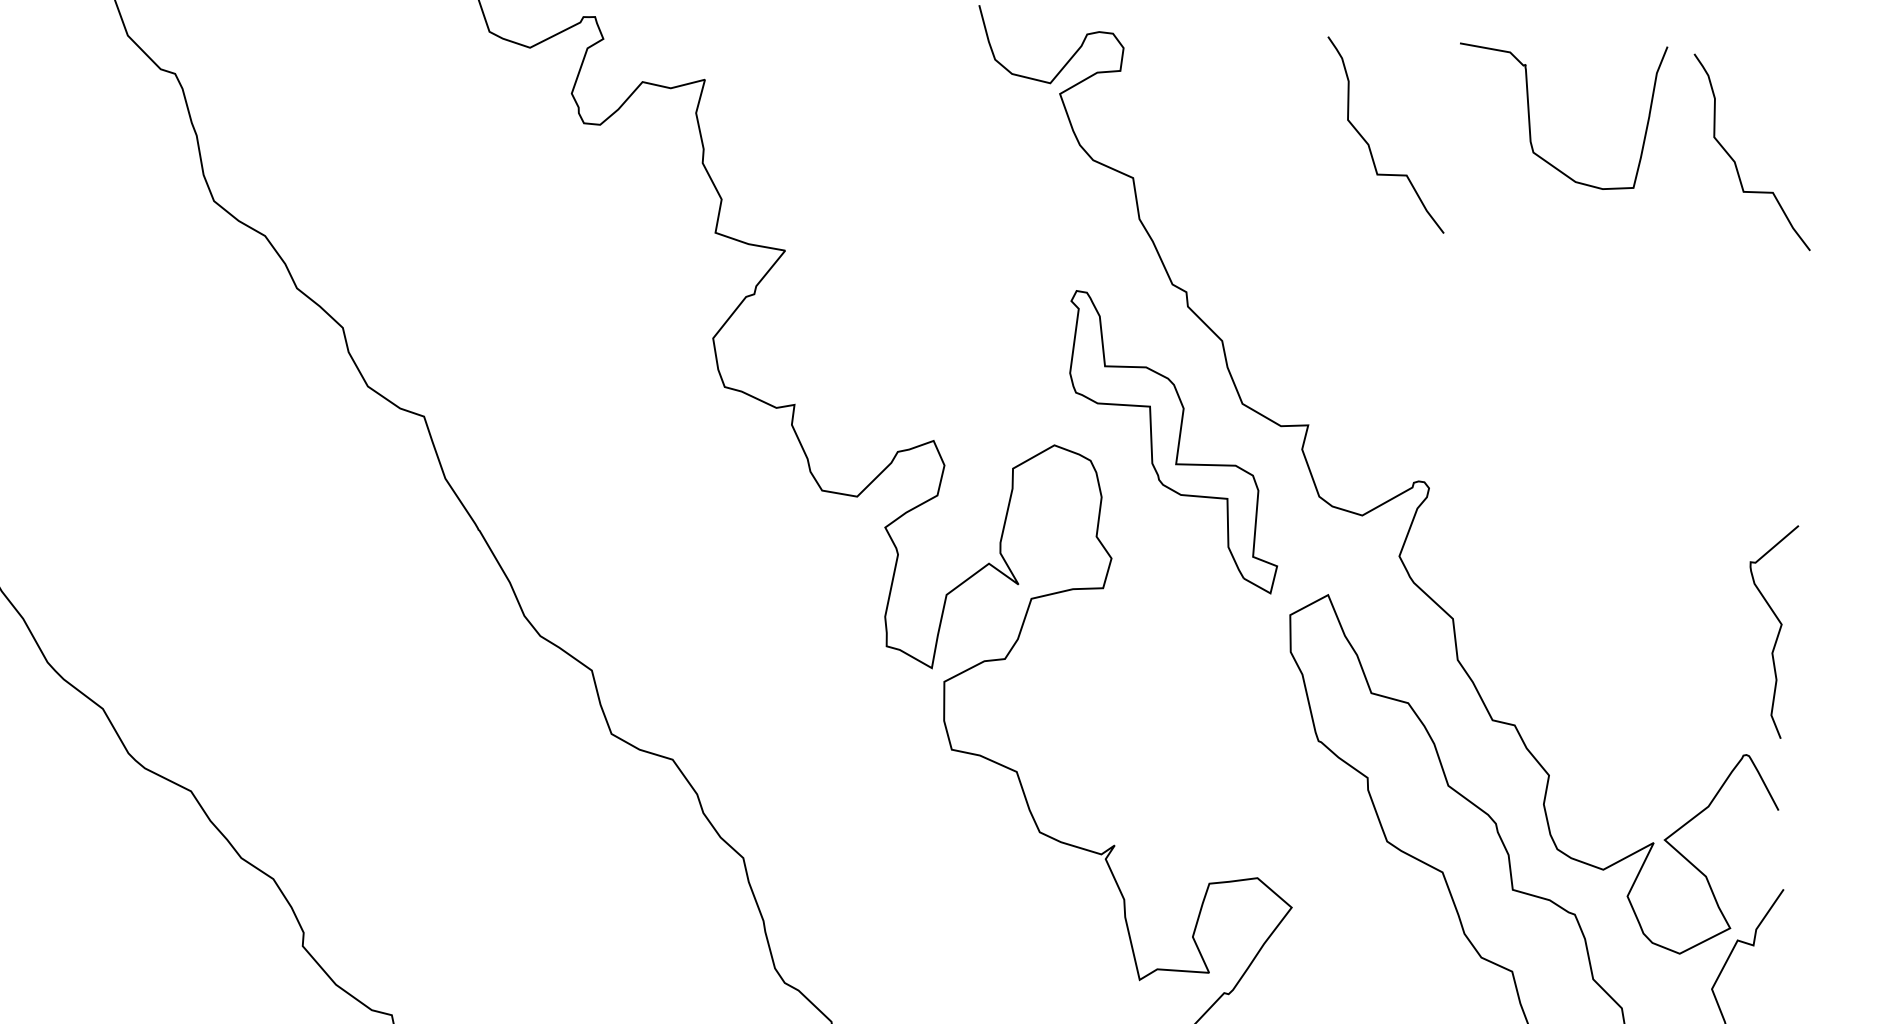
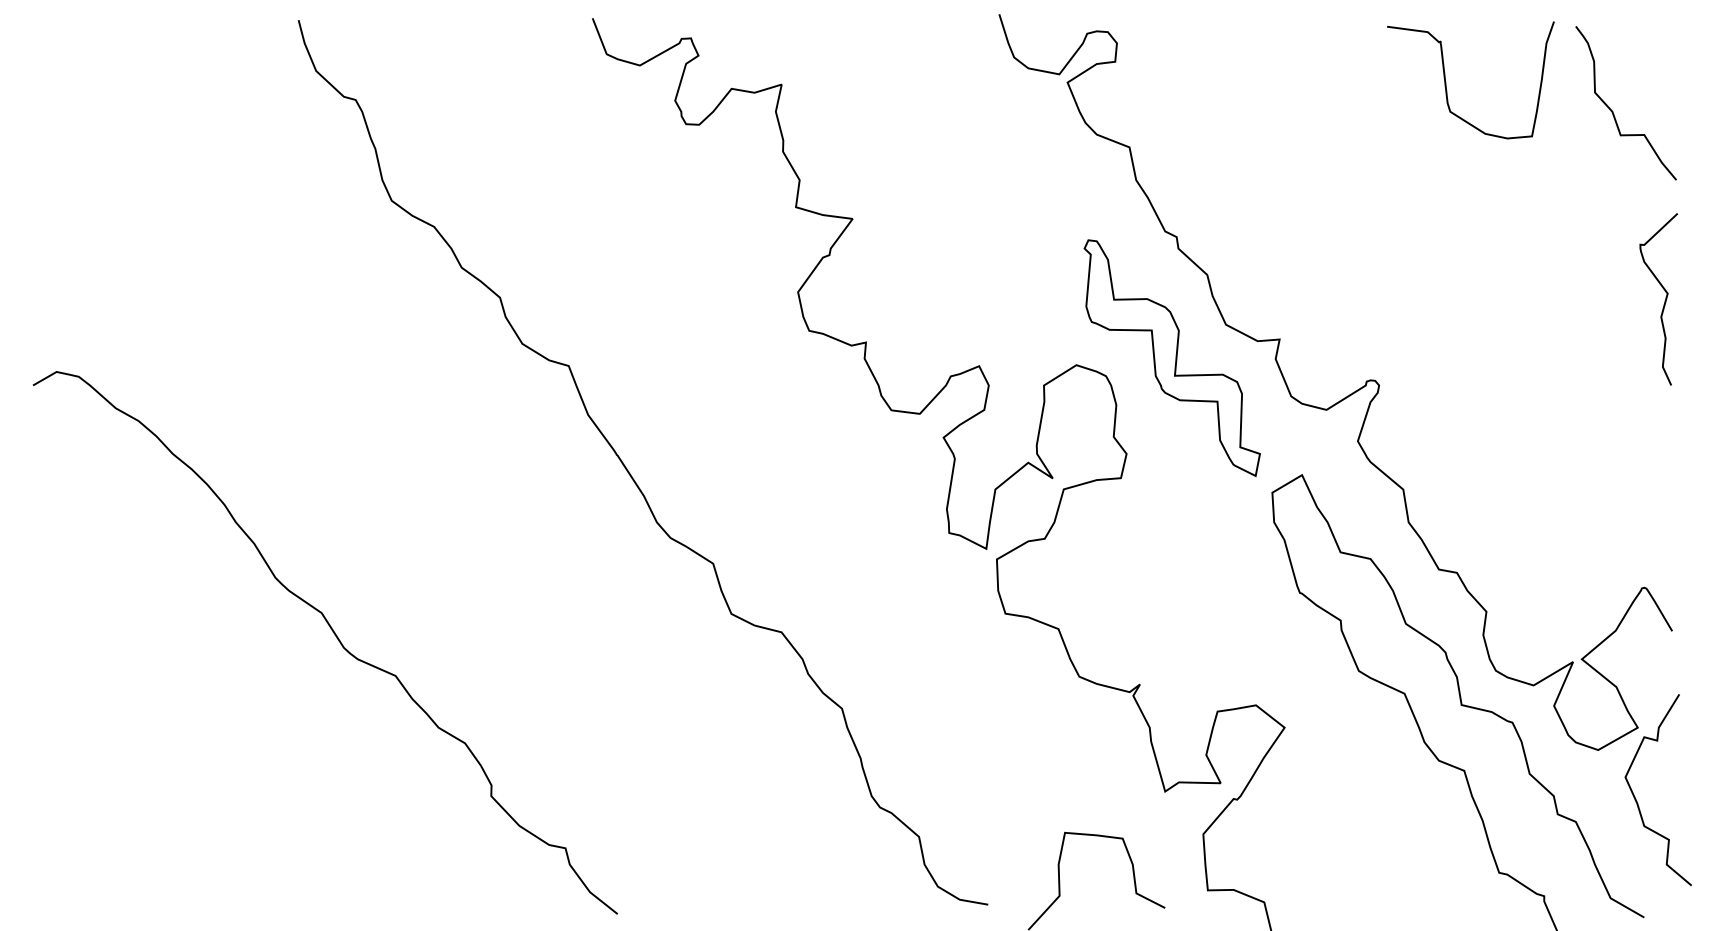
curve: (1369, 144) -> (1318, 111), removed
curve: (1777, 632) -> (1664, 300), moved

